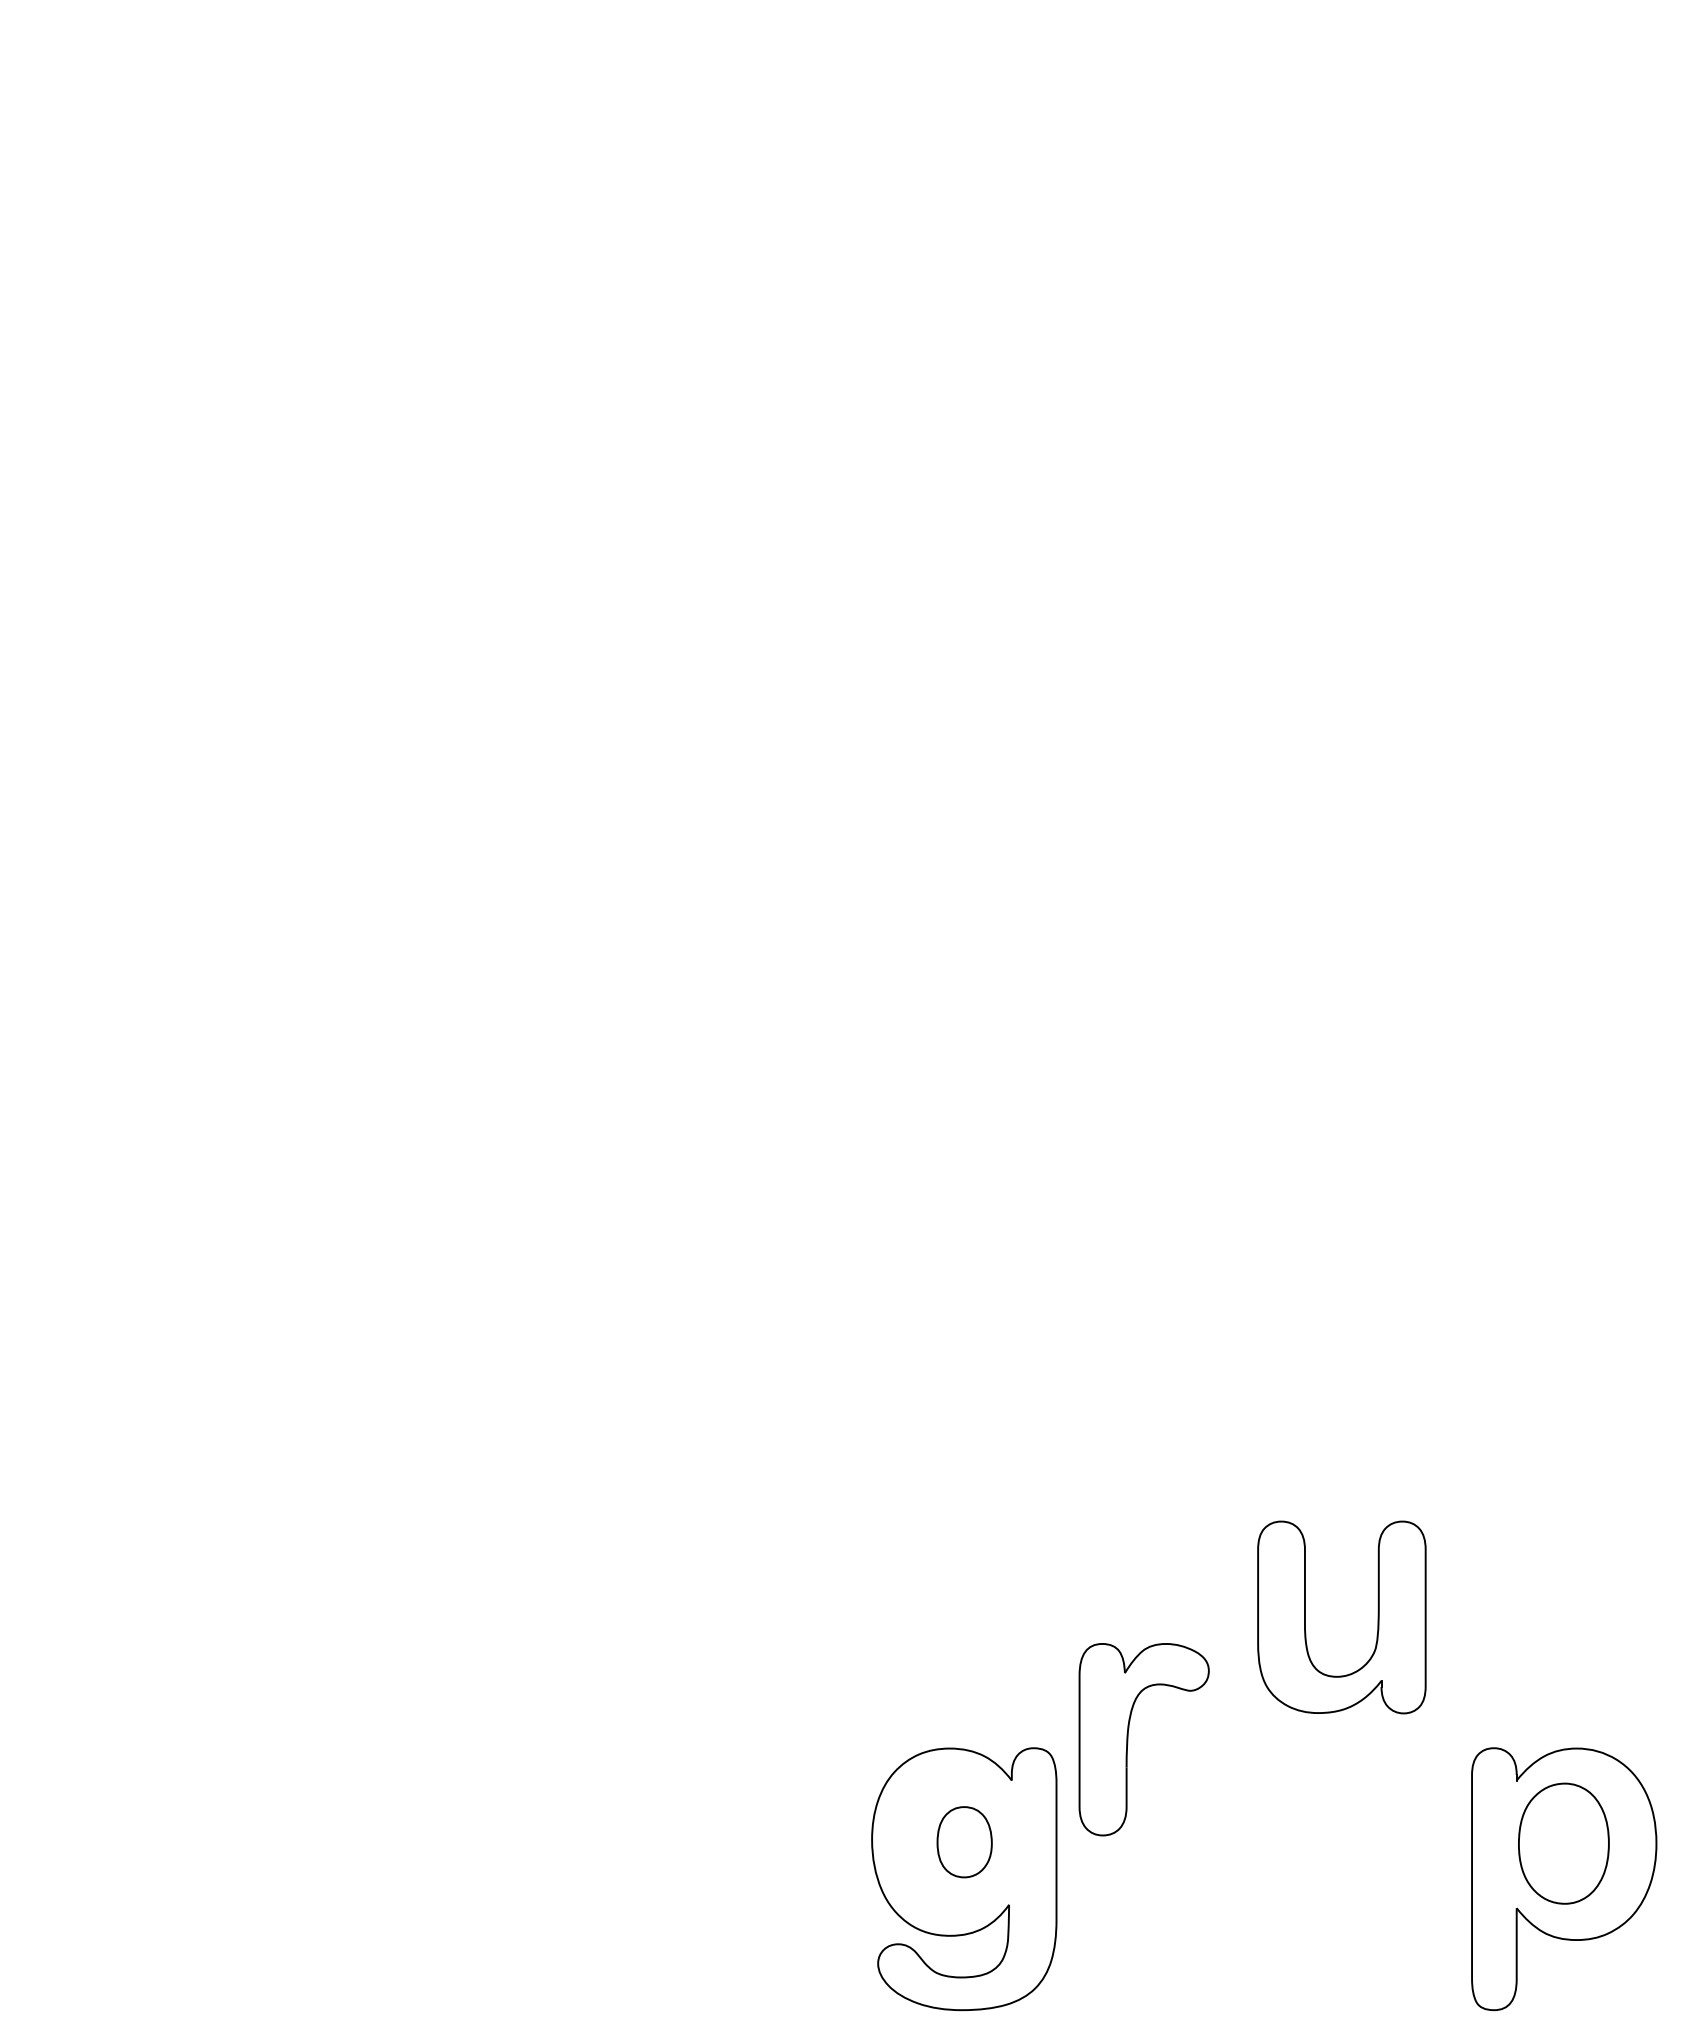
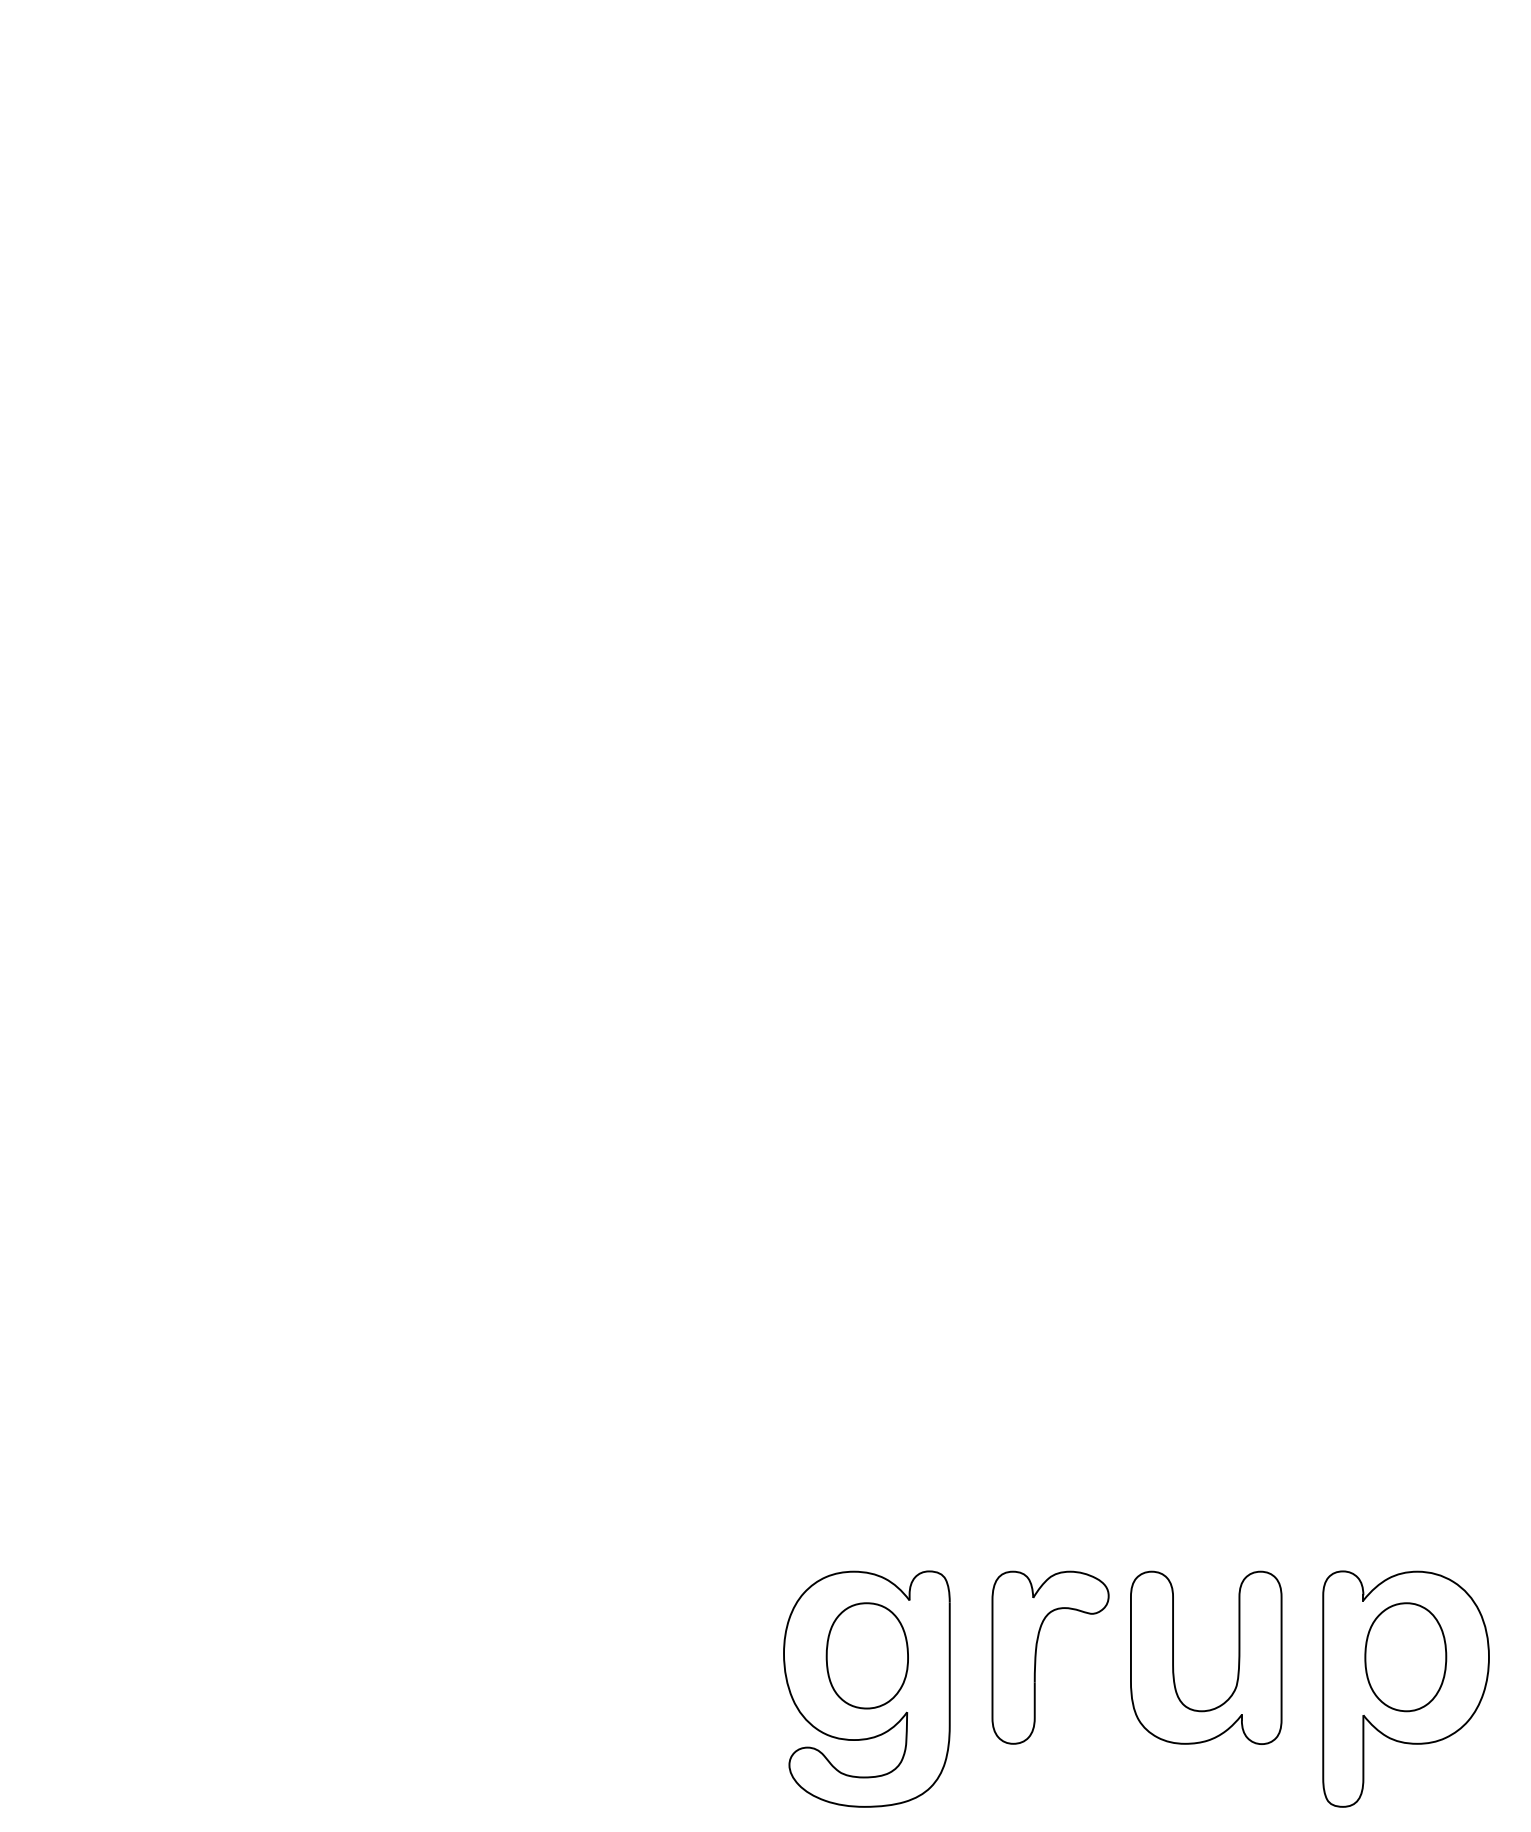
part: (1377, 1617) -> (1238, 1657), moved
part: (1128, 1739) -> (1036, 1657), moved
part: (963, 1841) -> (866, 1655), size x1.67

